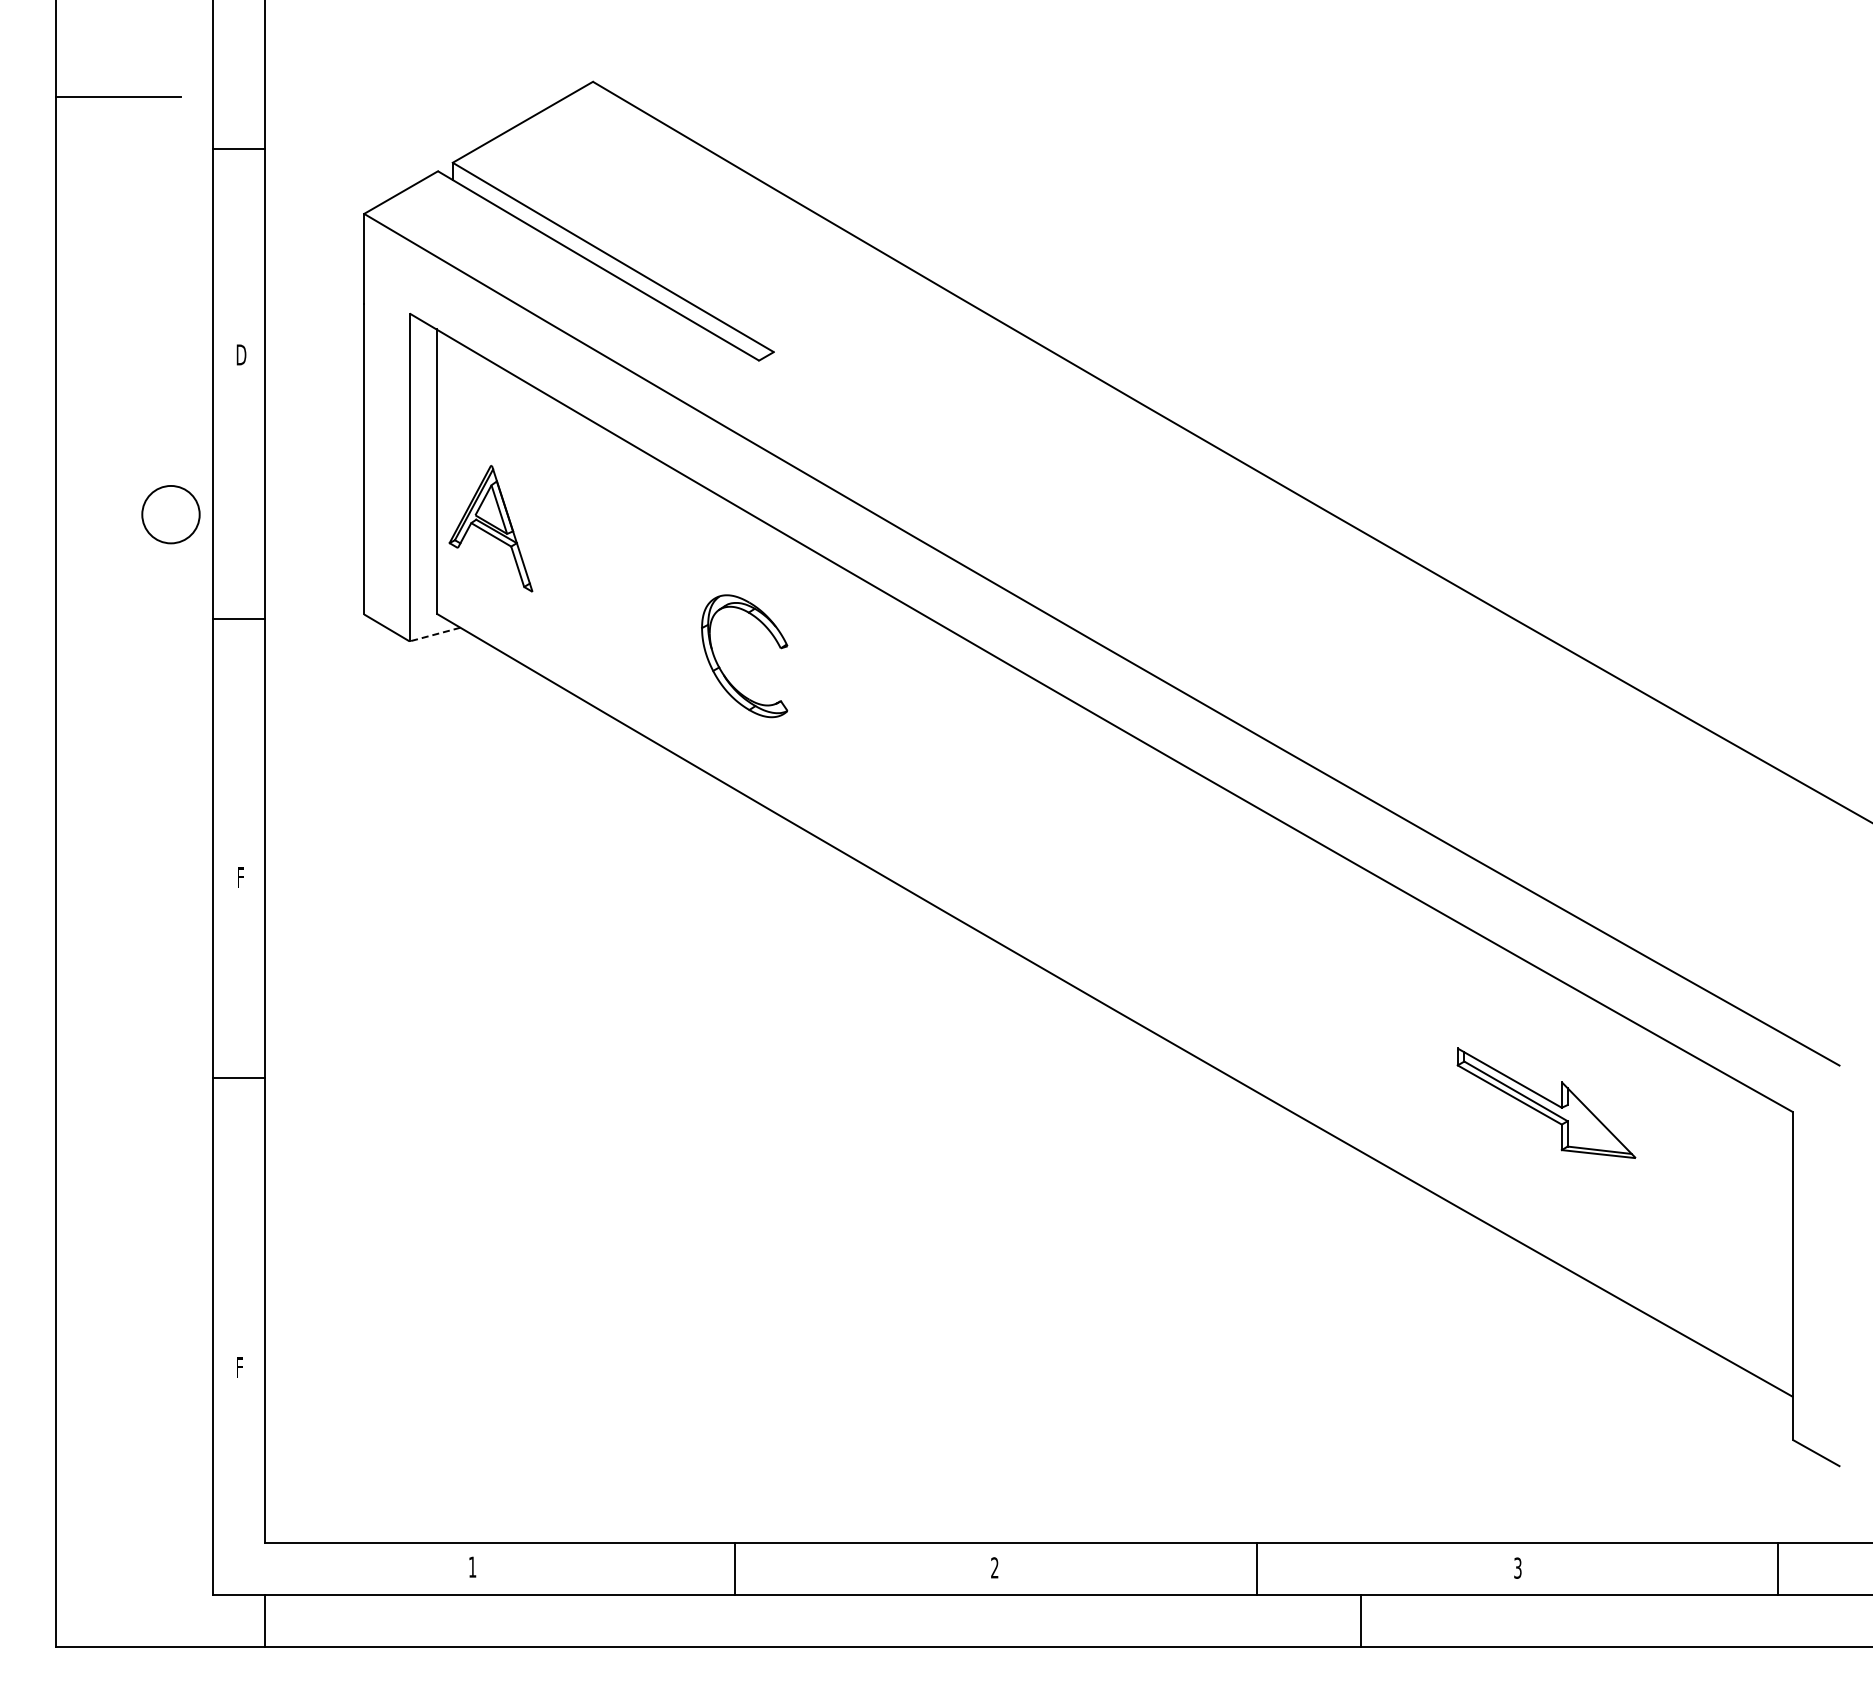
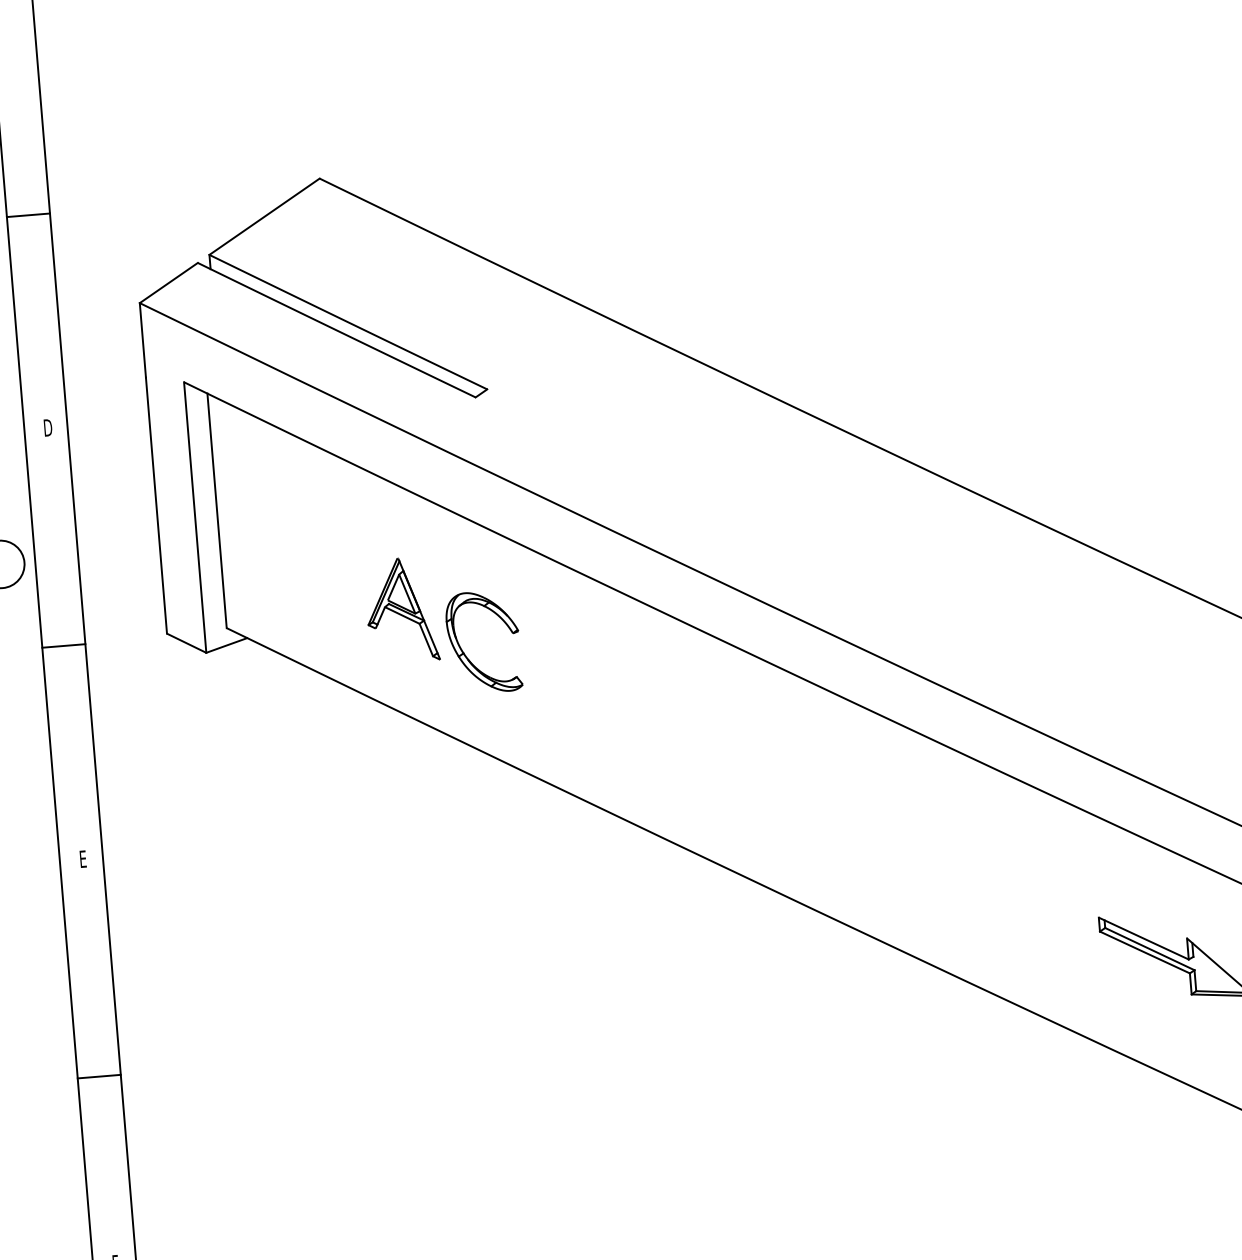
line: (238, 149) -> (28, 215), moved
part: (490, 528) -> (401, 610), moved
line: (434, 634) -> (226, 645), dashed -> solid
text: (240, 877) -> (82, 859), F -> E
line: (238, 1077) -> (98, 1076), moved

